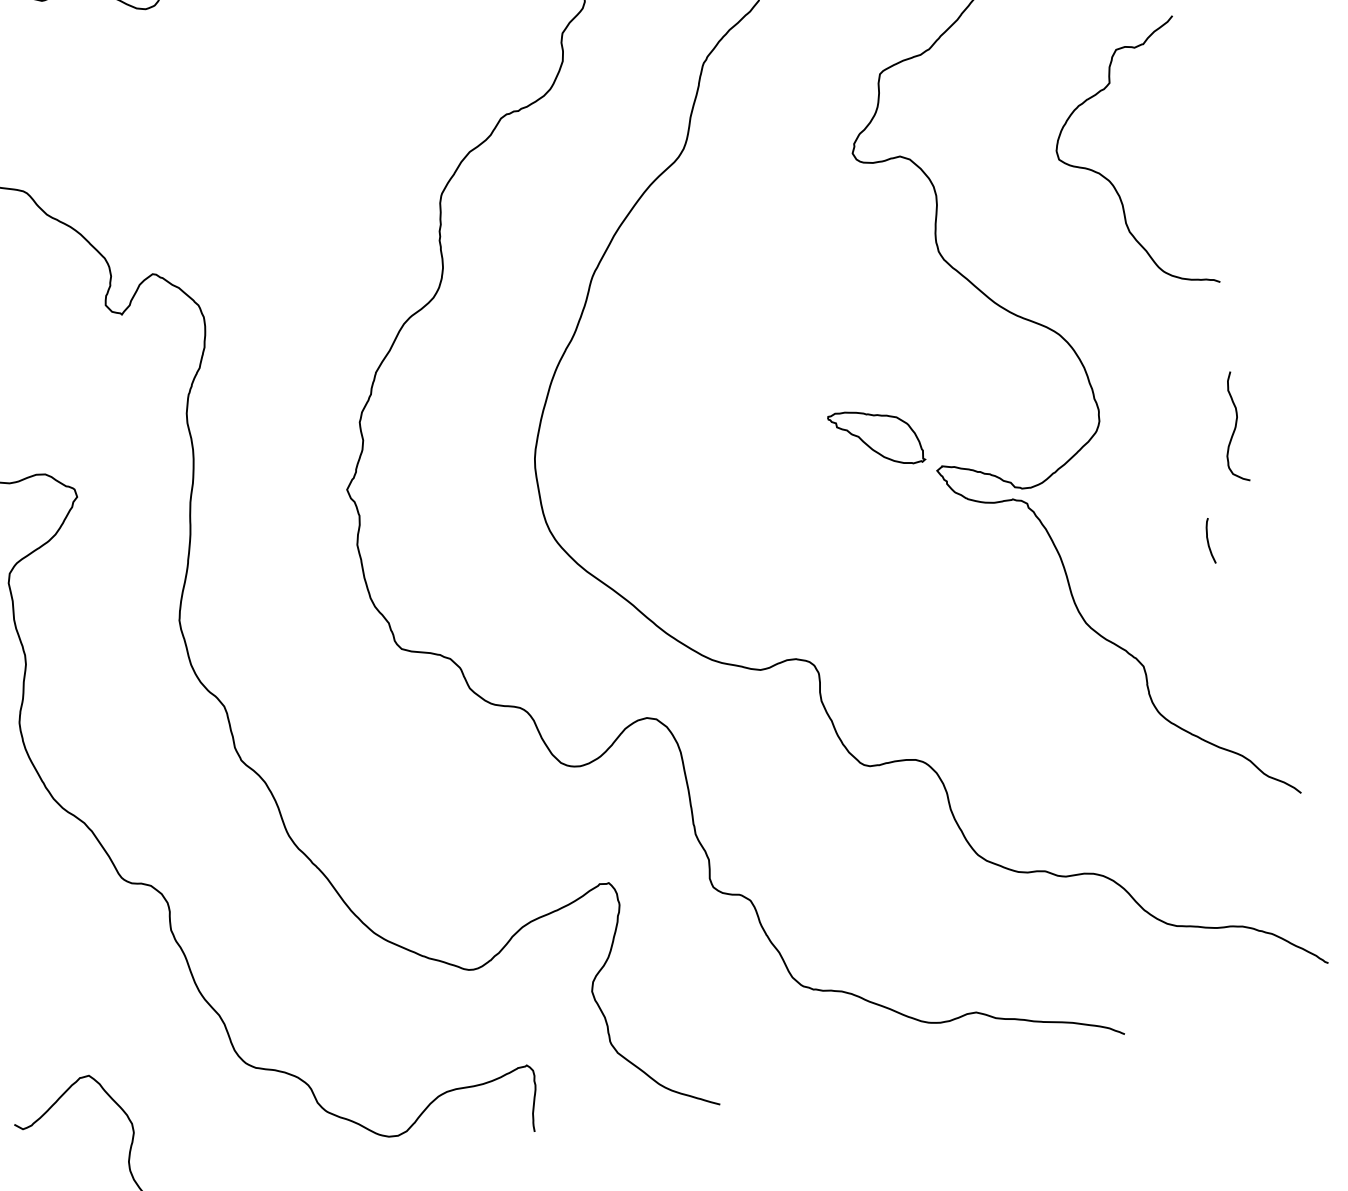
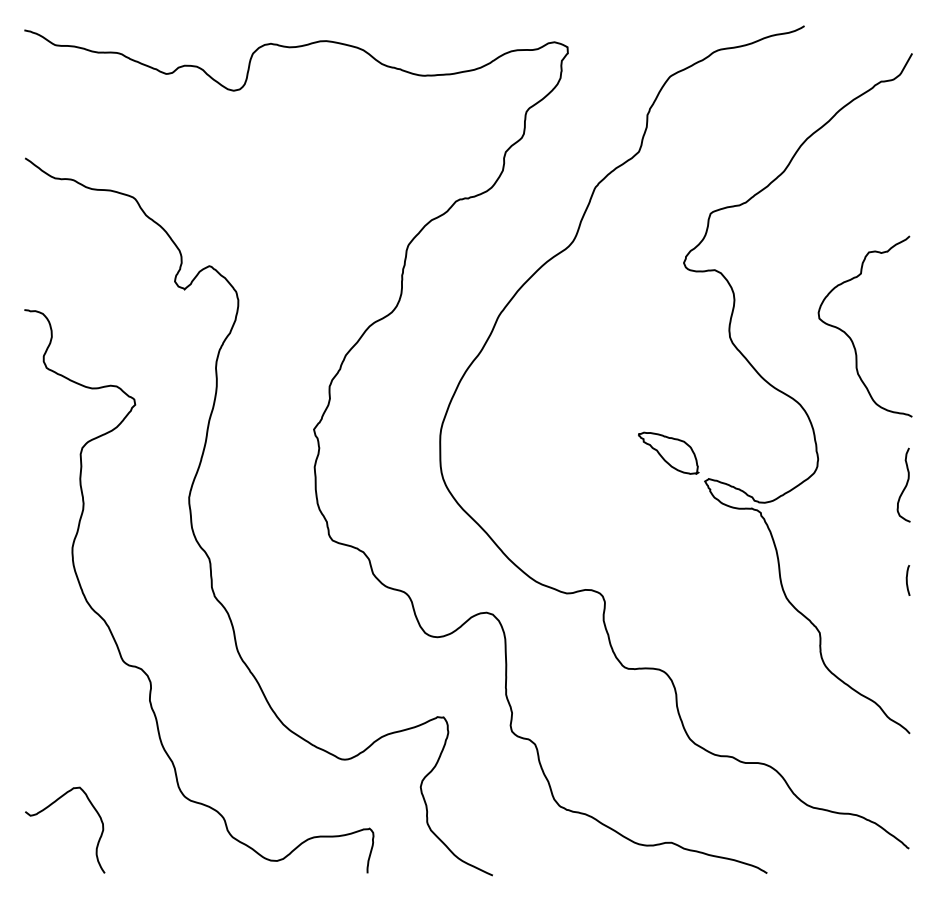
curve: (1111, 181) -> (851, 338), moved
curve: (1208, 541) -> (907, 580), moved

